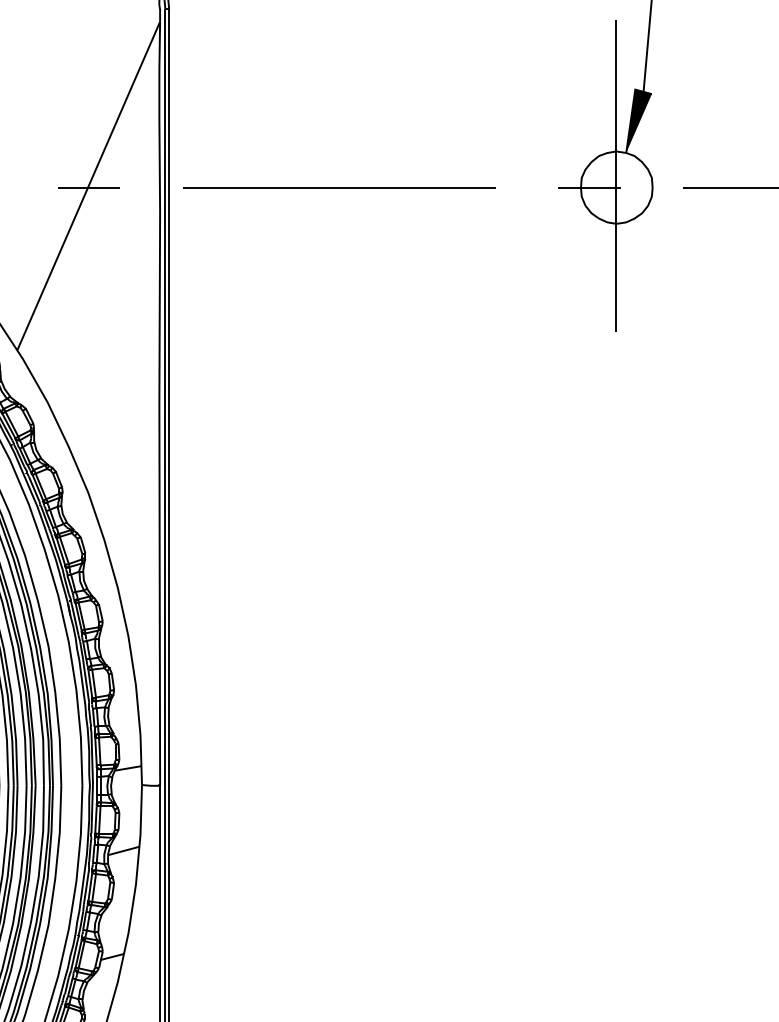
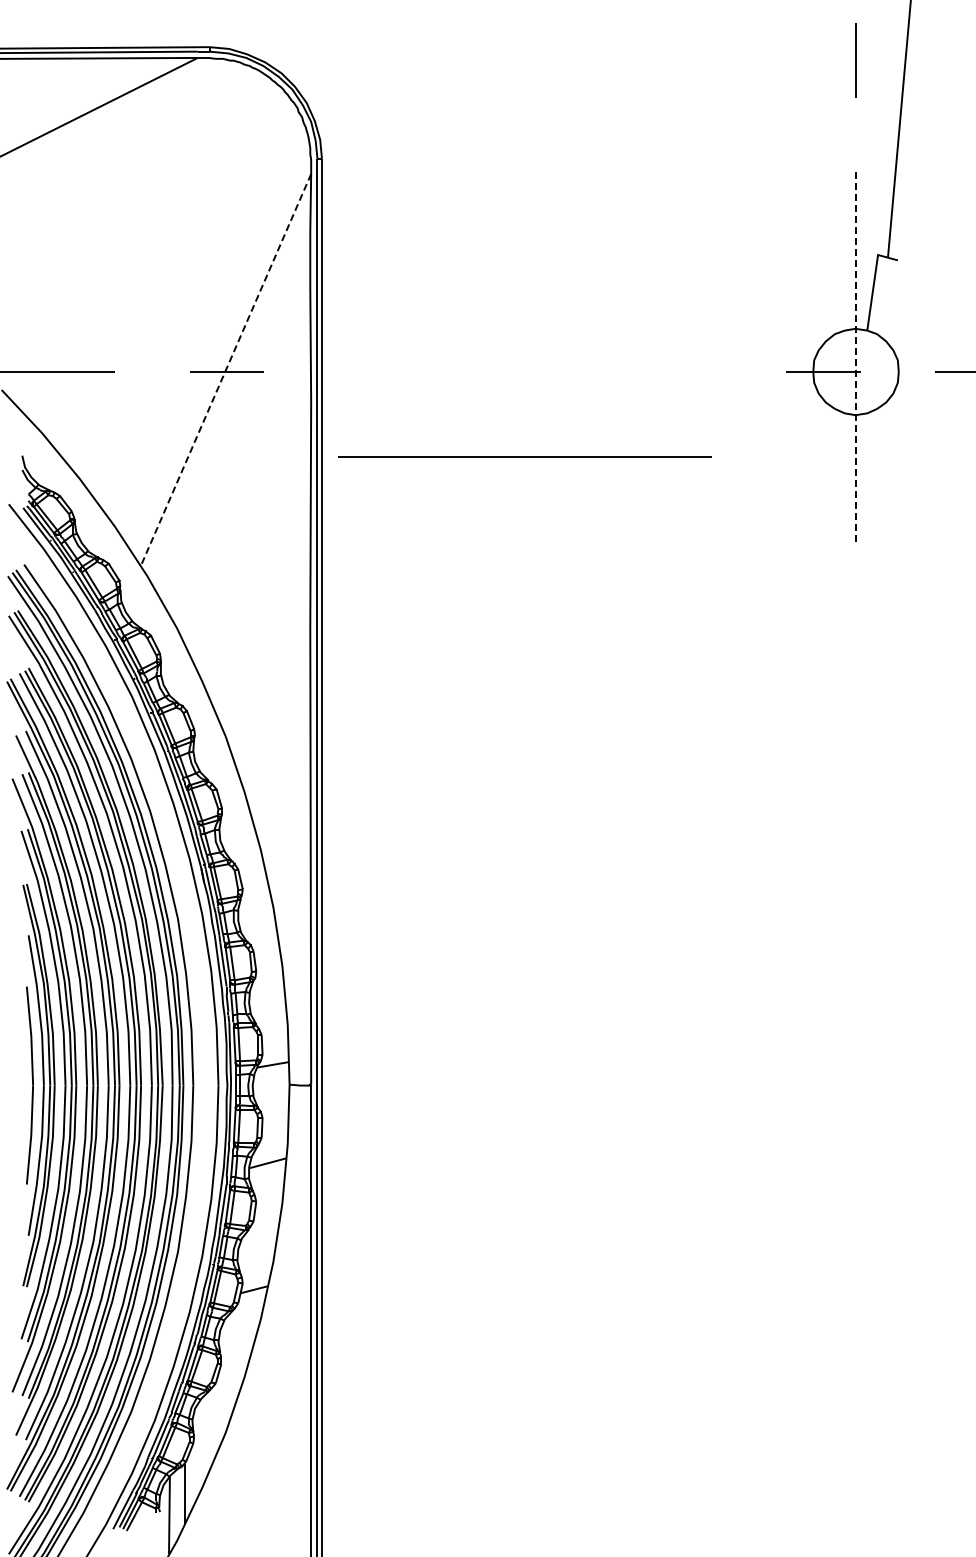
fill: (638, 121) -> (882, 292), removed
line: (616, 176) -> (855, 358), solid -> dashed
line: (88, 186) -> (225, 370), solid -> dashed
line: (338, 187) -> (524, 456), moved

